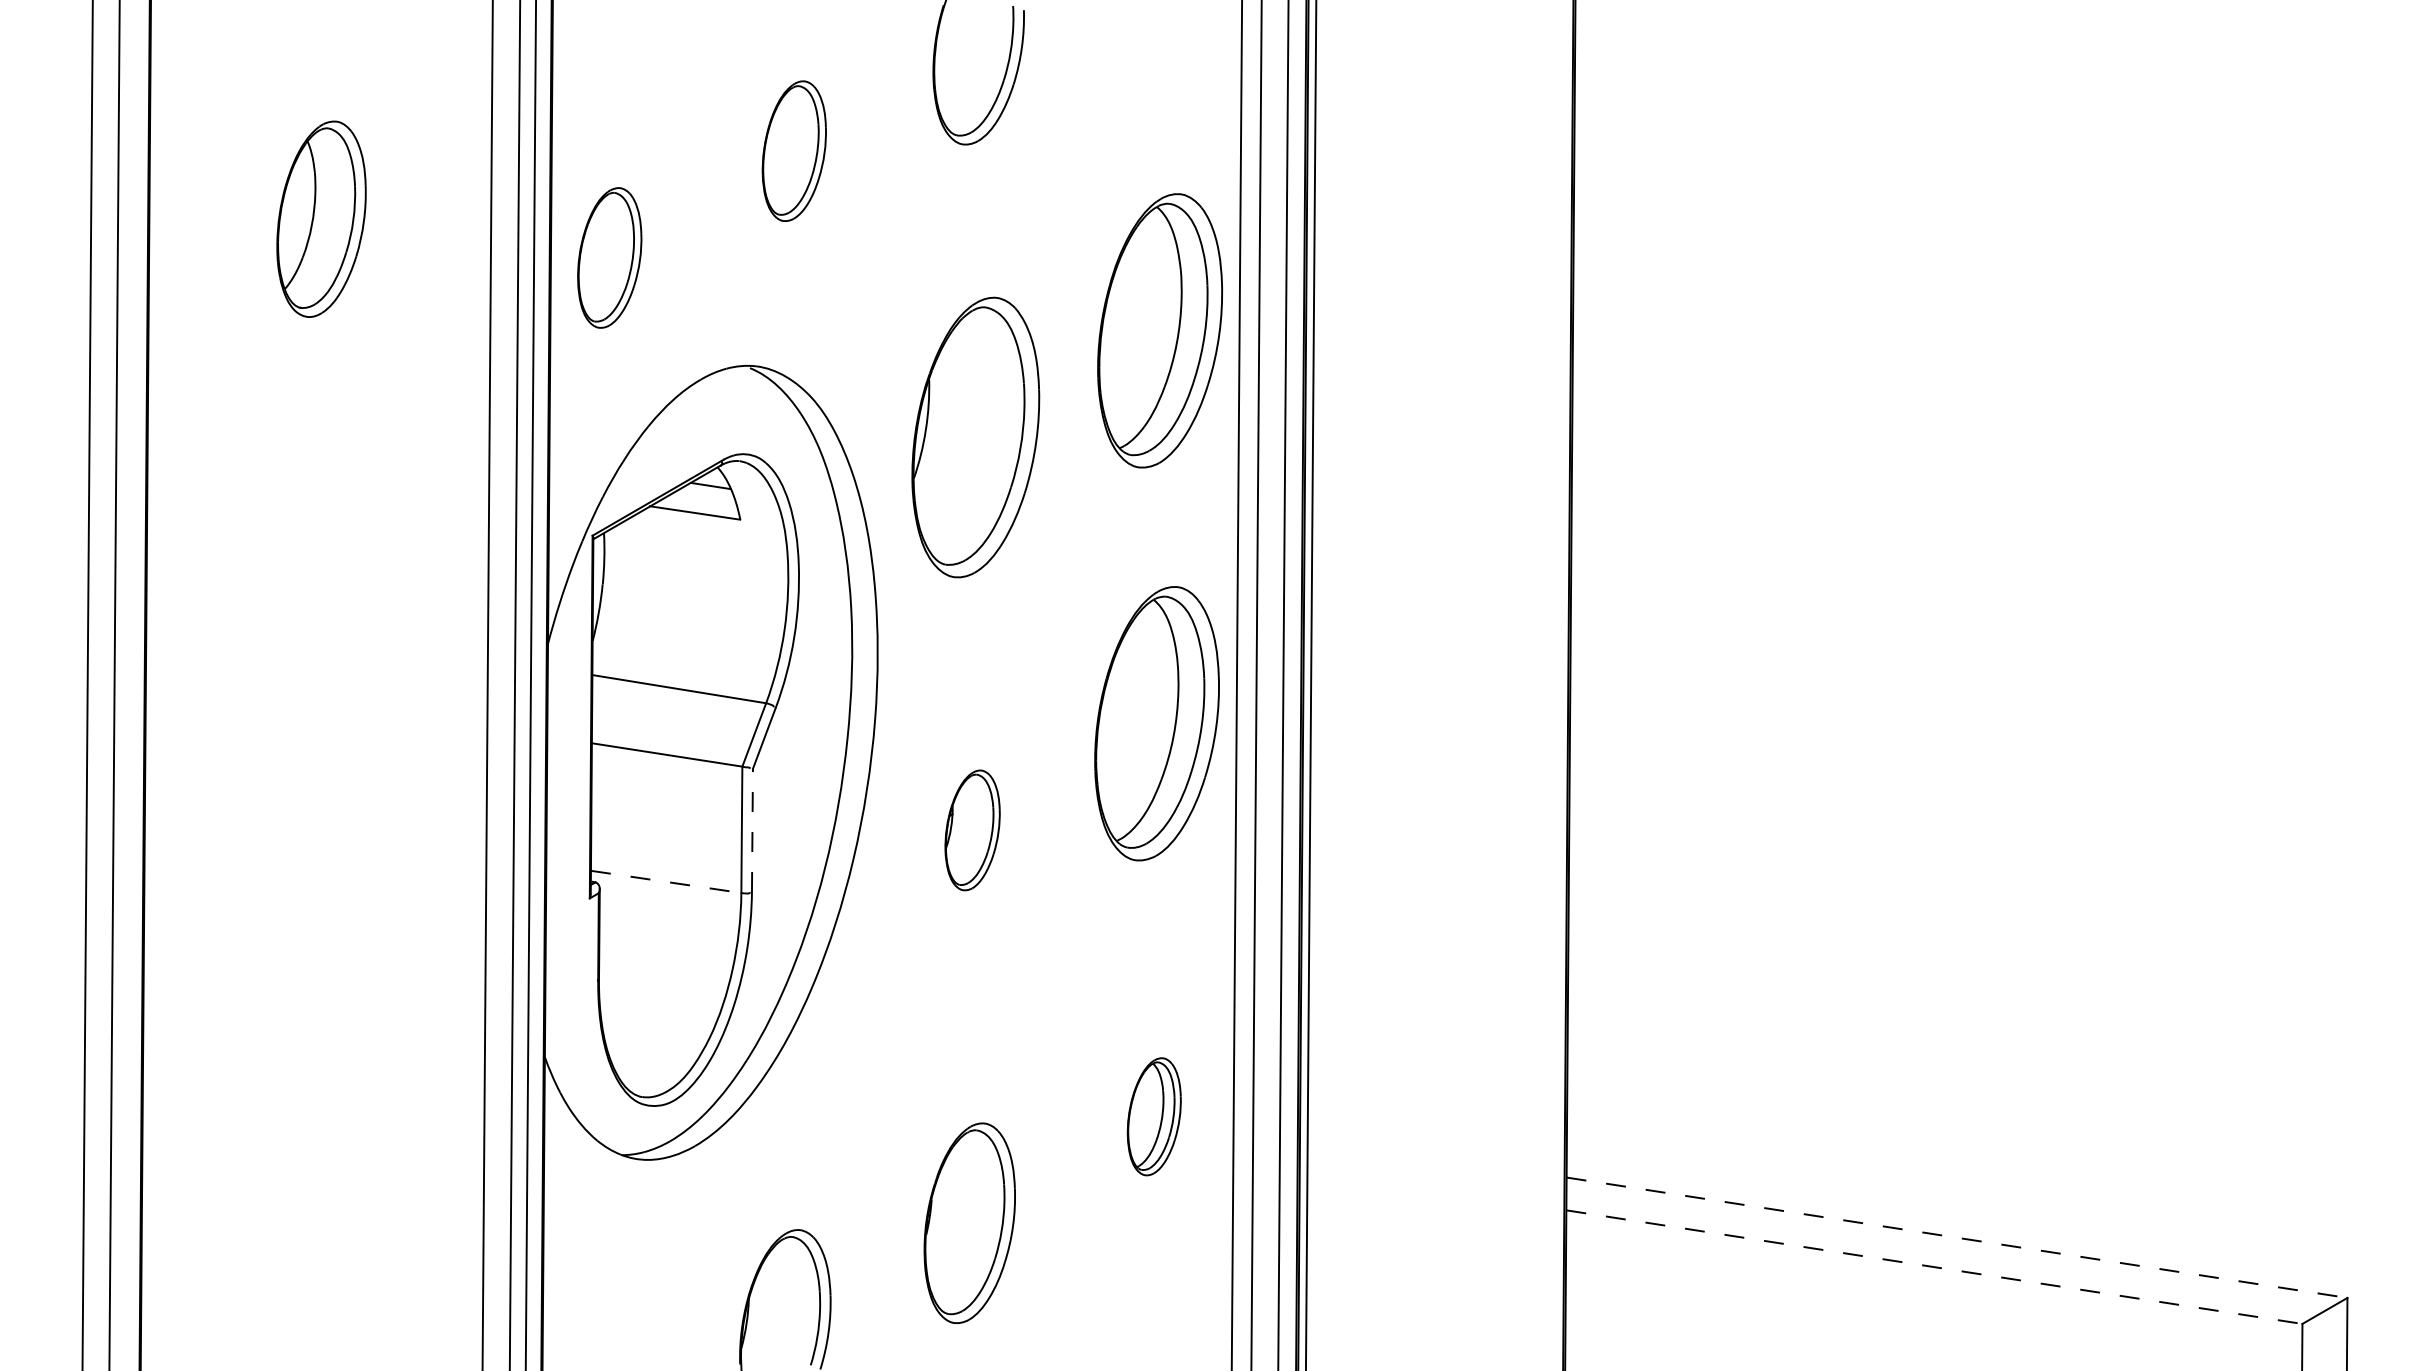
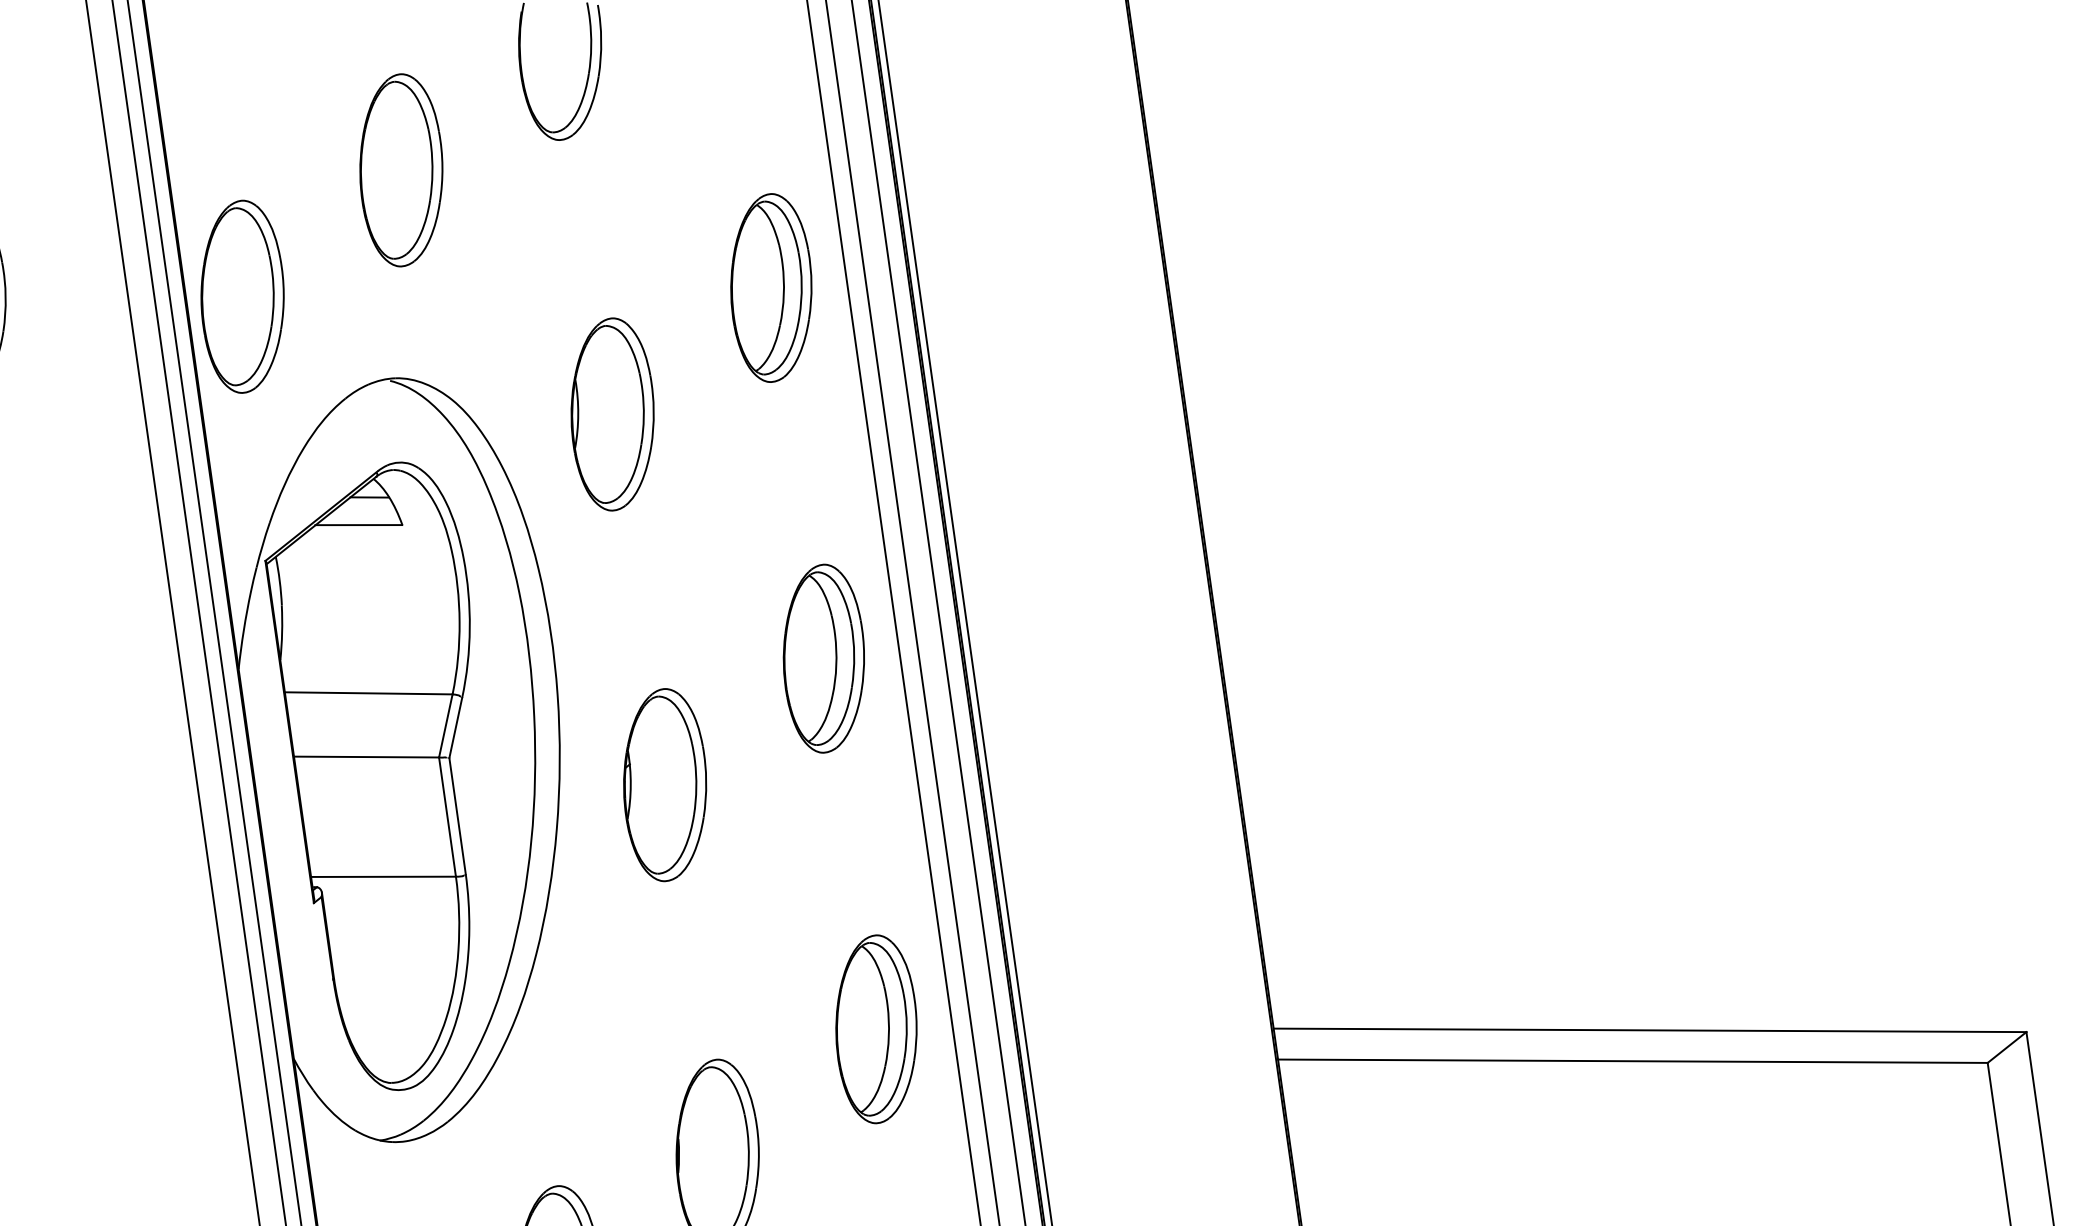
part: (794, 150) -> (401, 169), size x1.43
part: (609, 257) -> (242, 296), size x1.43
part: (1159, 330) -> (770, 287), size x0.71
part: (975, 437) -> (612, 414), size x0.71
part: (1157, 723) -> (824, 658), size x0.71
line: (752, 830) -> (457, 816), dashed -> solid
part: (972, 830) -> (664, 785), size x1.67
line: (666, 881) -> (383, 876), dashed -> solid
part: (1154, 1116) -> (876, 1029), size x1.67
line: (1957, 1237) -> (1650, 1030), dashed -> solid
line: (1934, 1267) -> (1633, 1061), dashed -> solid

